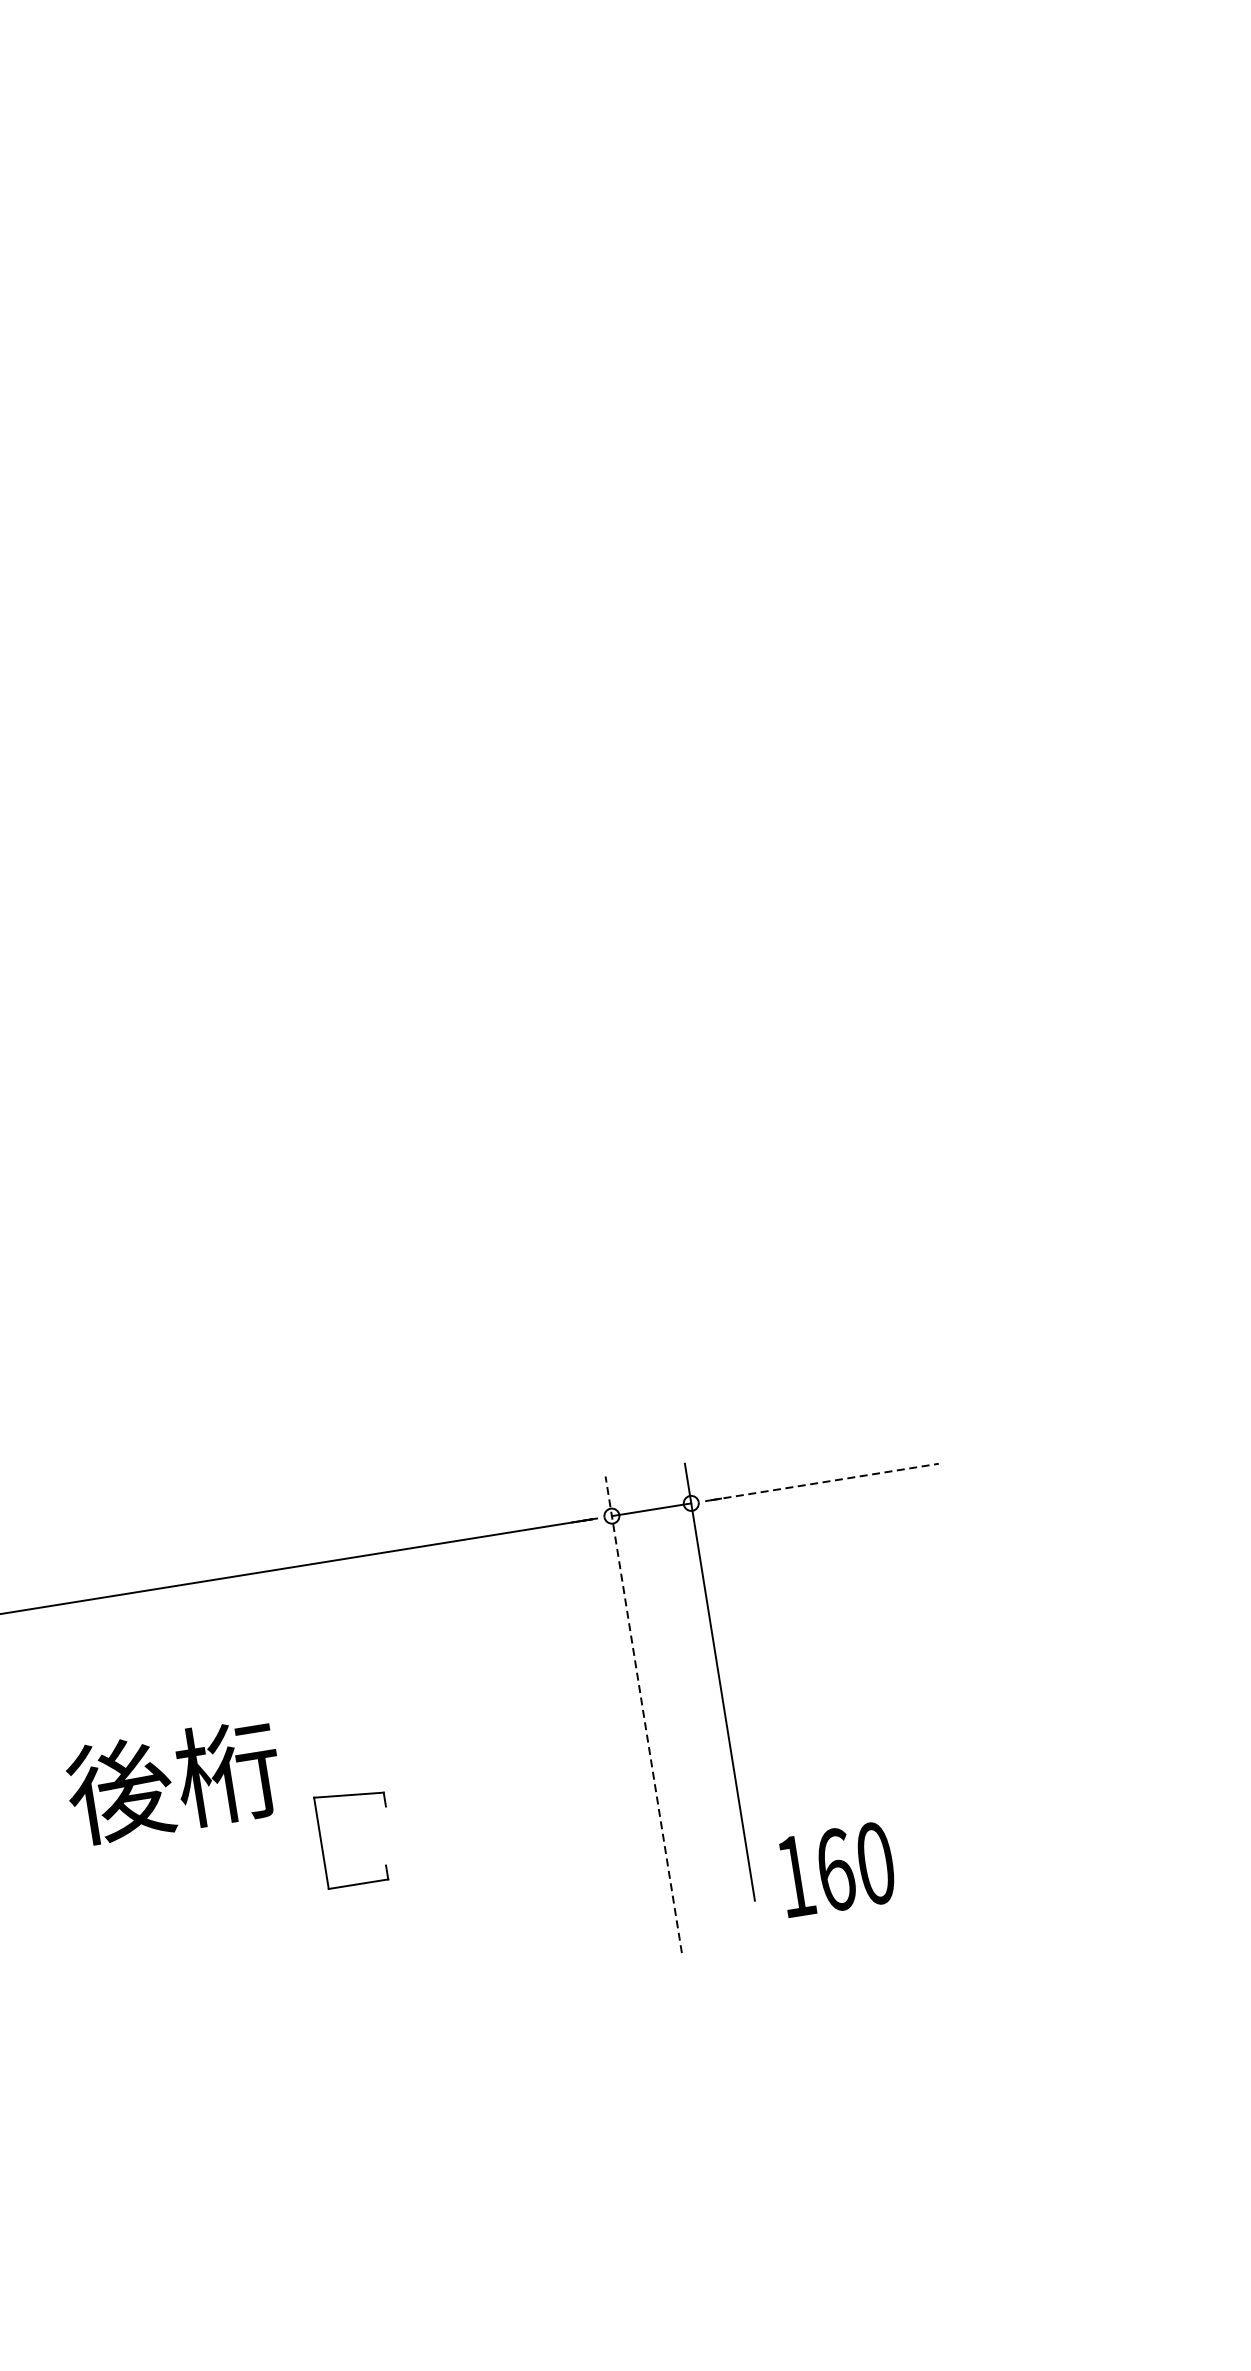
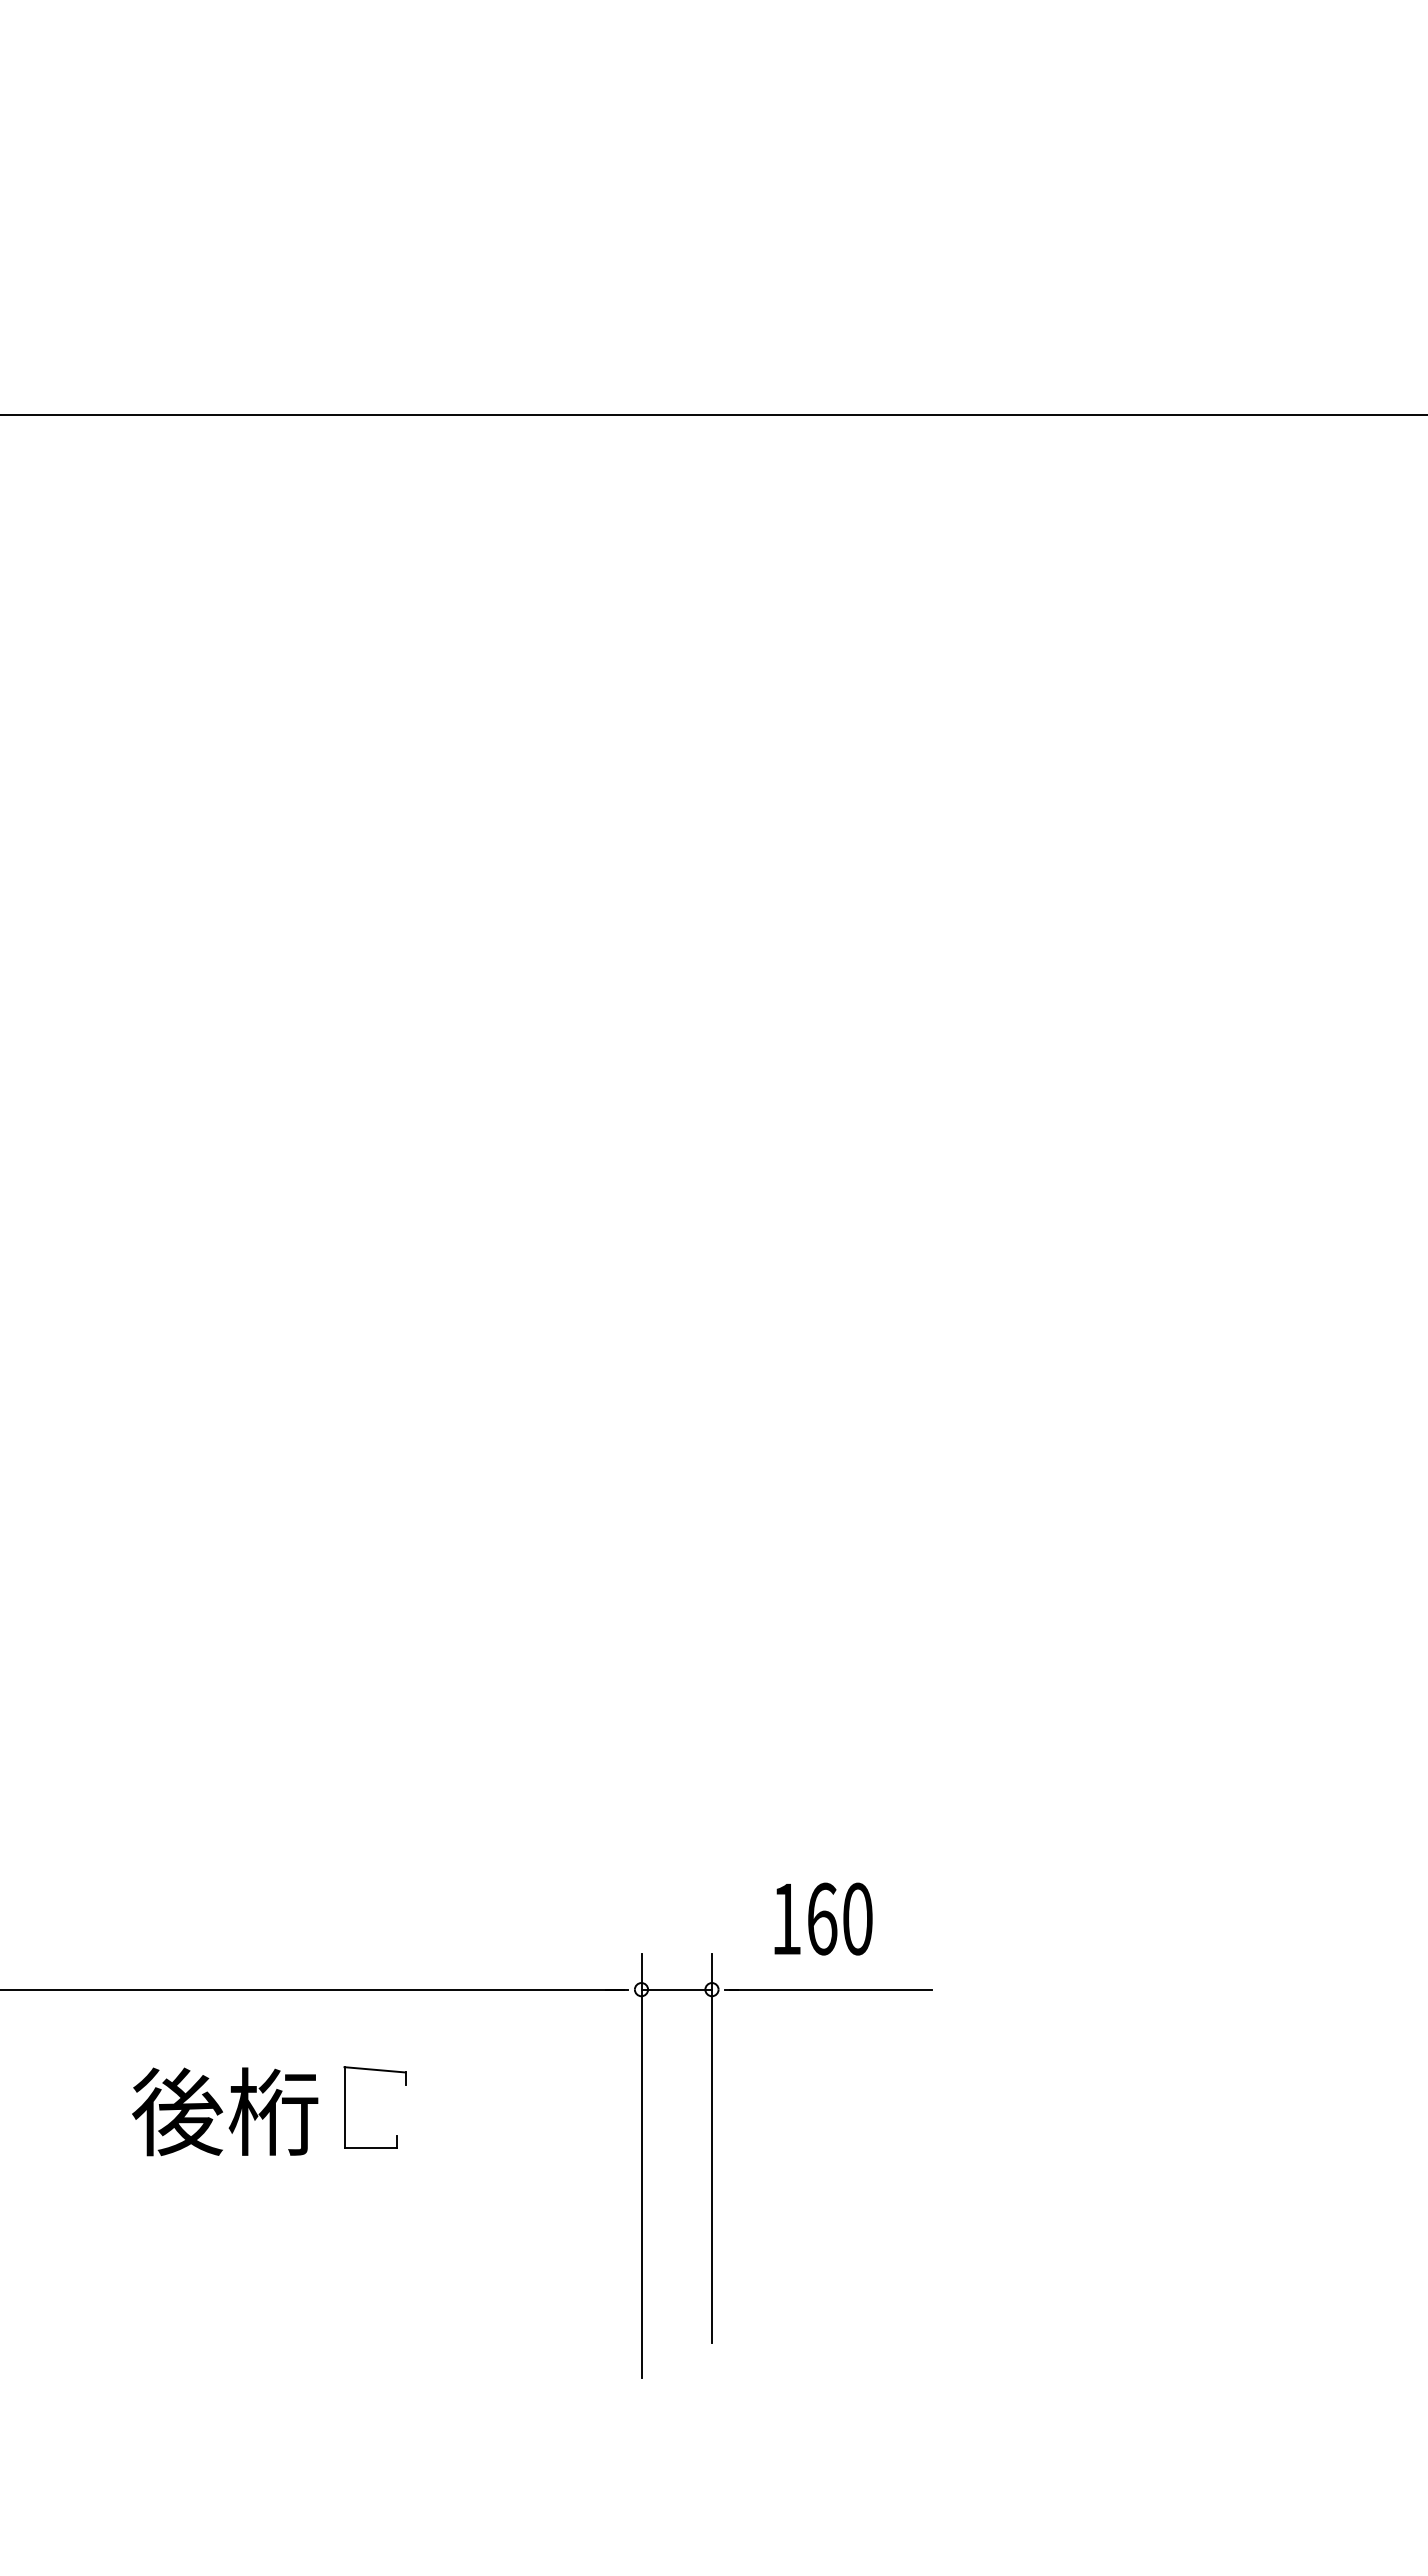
line: (825, 1481) -> (831, 1989), dashed -> solid
line: (643, 1715) -> (641, 2166), dashed -> solid
text: (174, 1781) -> (225, 2111), moved
part: (322, 1842) -> (345, 2107), moved
text: (837, 1869) -> (823, 1918), moved

